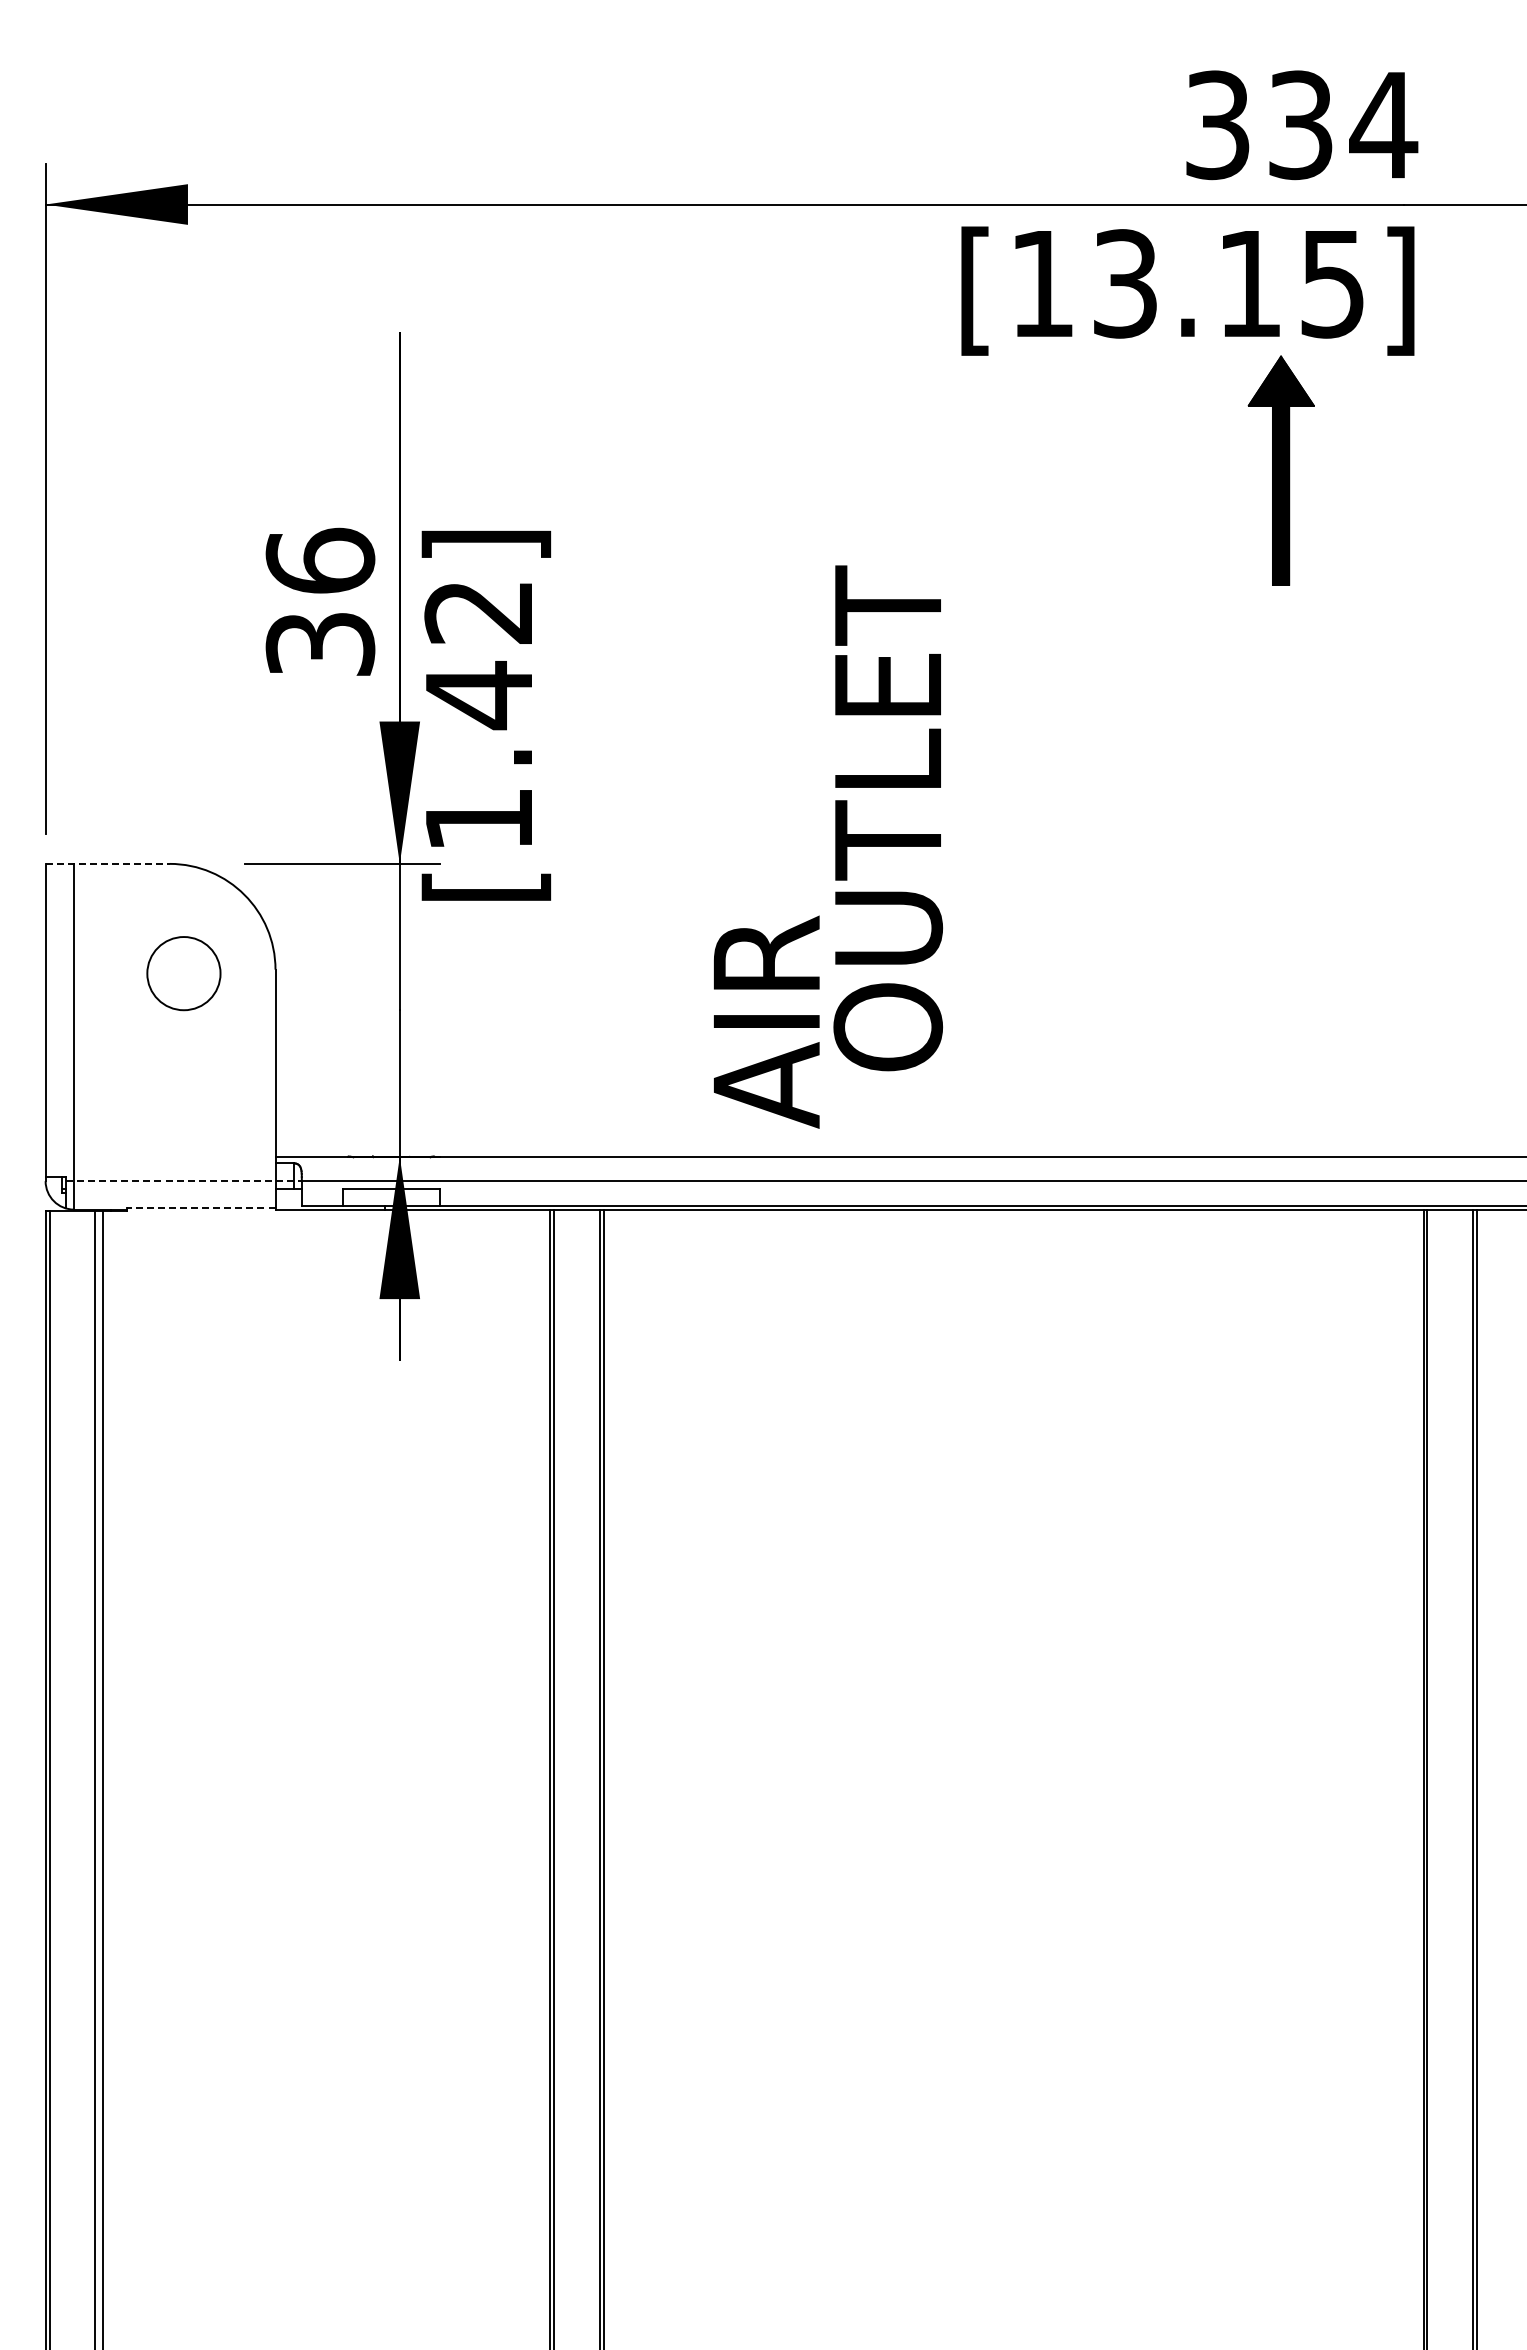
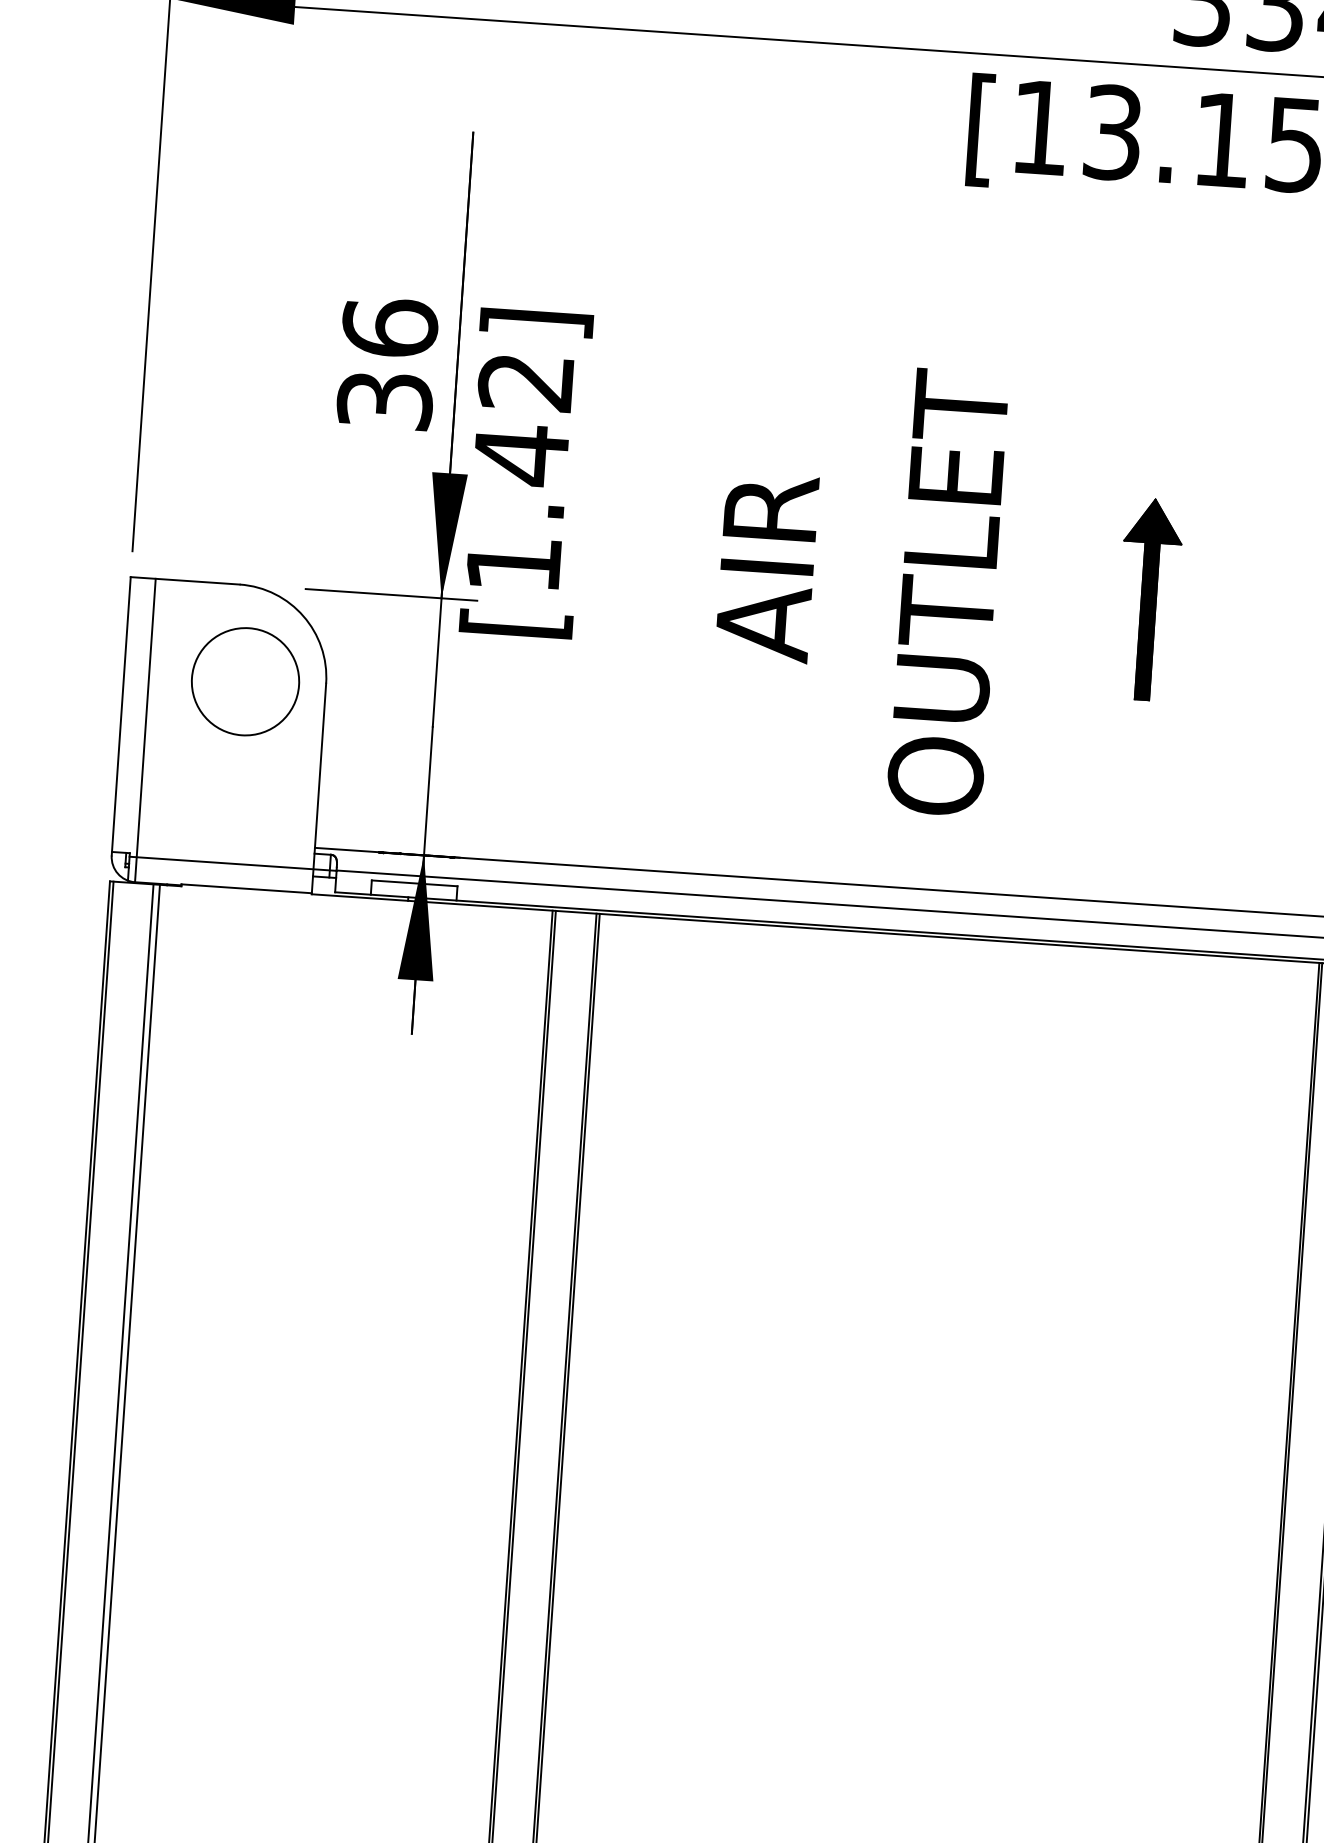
part: (1280, 470) -> (1148, 599), moved
text: (887, 818) -> (947, 592), moved
line: (108, 863) -> (185, 580), dashed -> solid
circle: (183, 973) -> (245, 681), size x1.67
text: (766, 1021) -> (766, 567), moved
line: (183, 1181) -> (232, 864), dashed -> solid
line: (200, 1208) -> (246, 888), dashed -> solid

